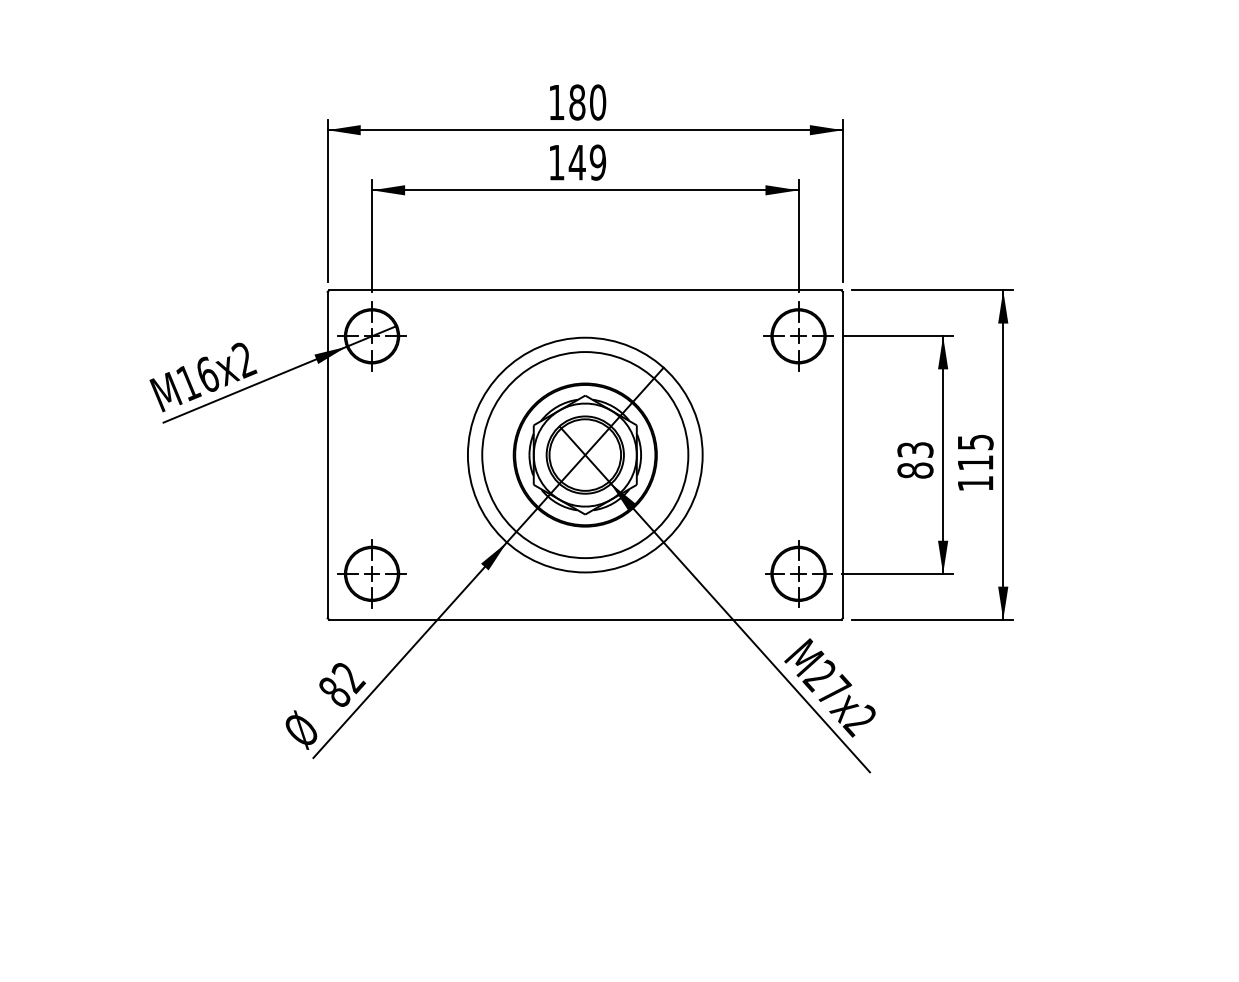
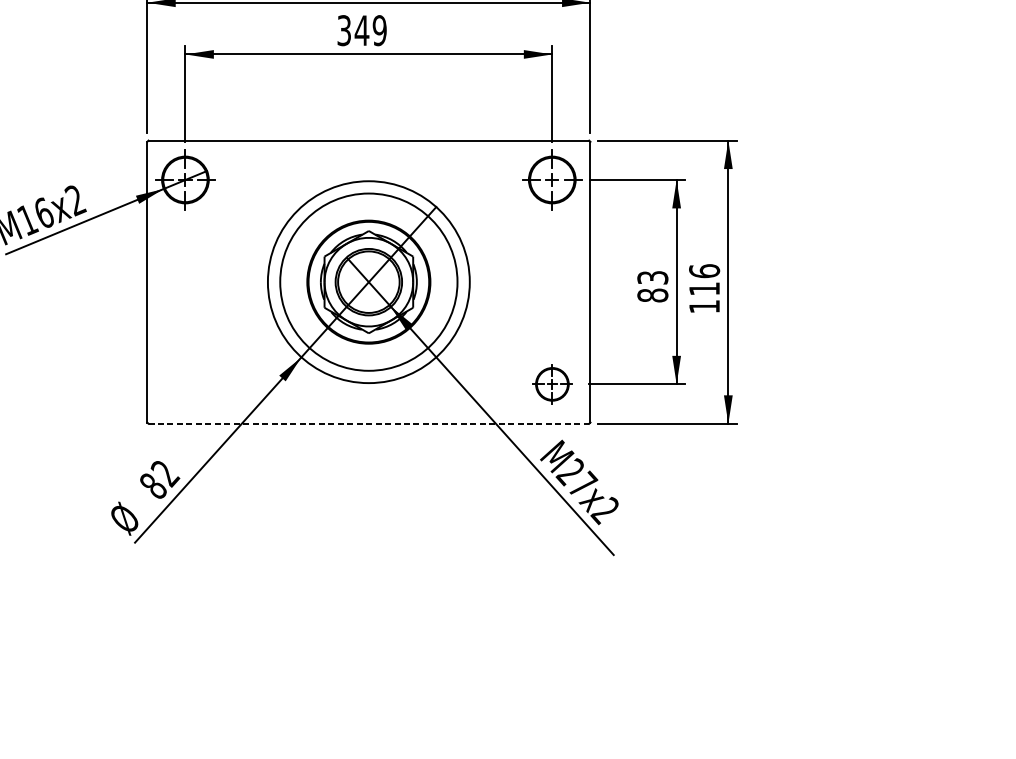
text: (556, 162) -> (344, 30), 149 -> 349
text: (975, 442) -> (704, 271), 115 -> 116
part: (371, 573) -> (184, 384), removed
part: (798, 573) -> (552, 384), size x0.7
line: (585, 619) -> (369, 423), solid -> dashed

